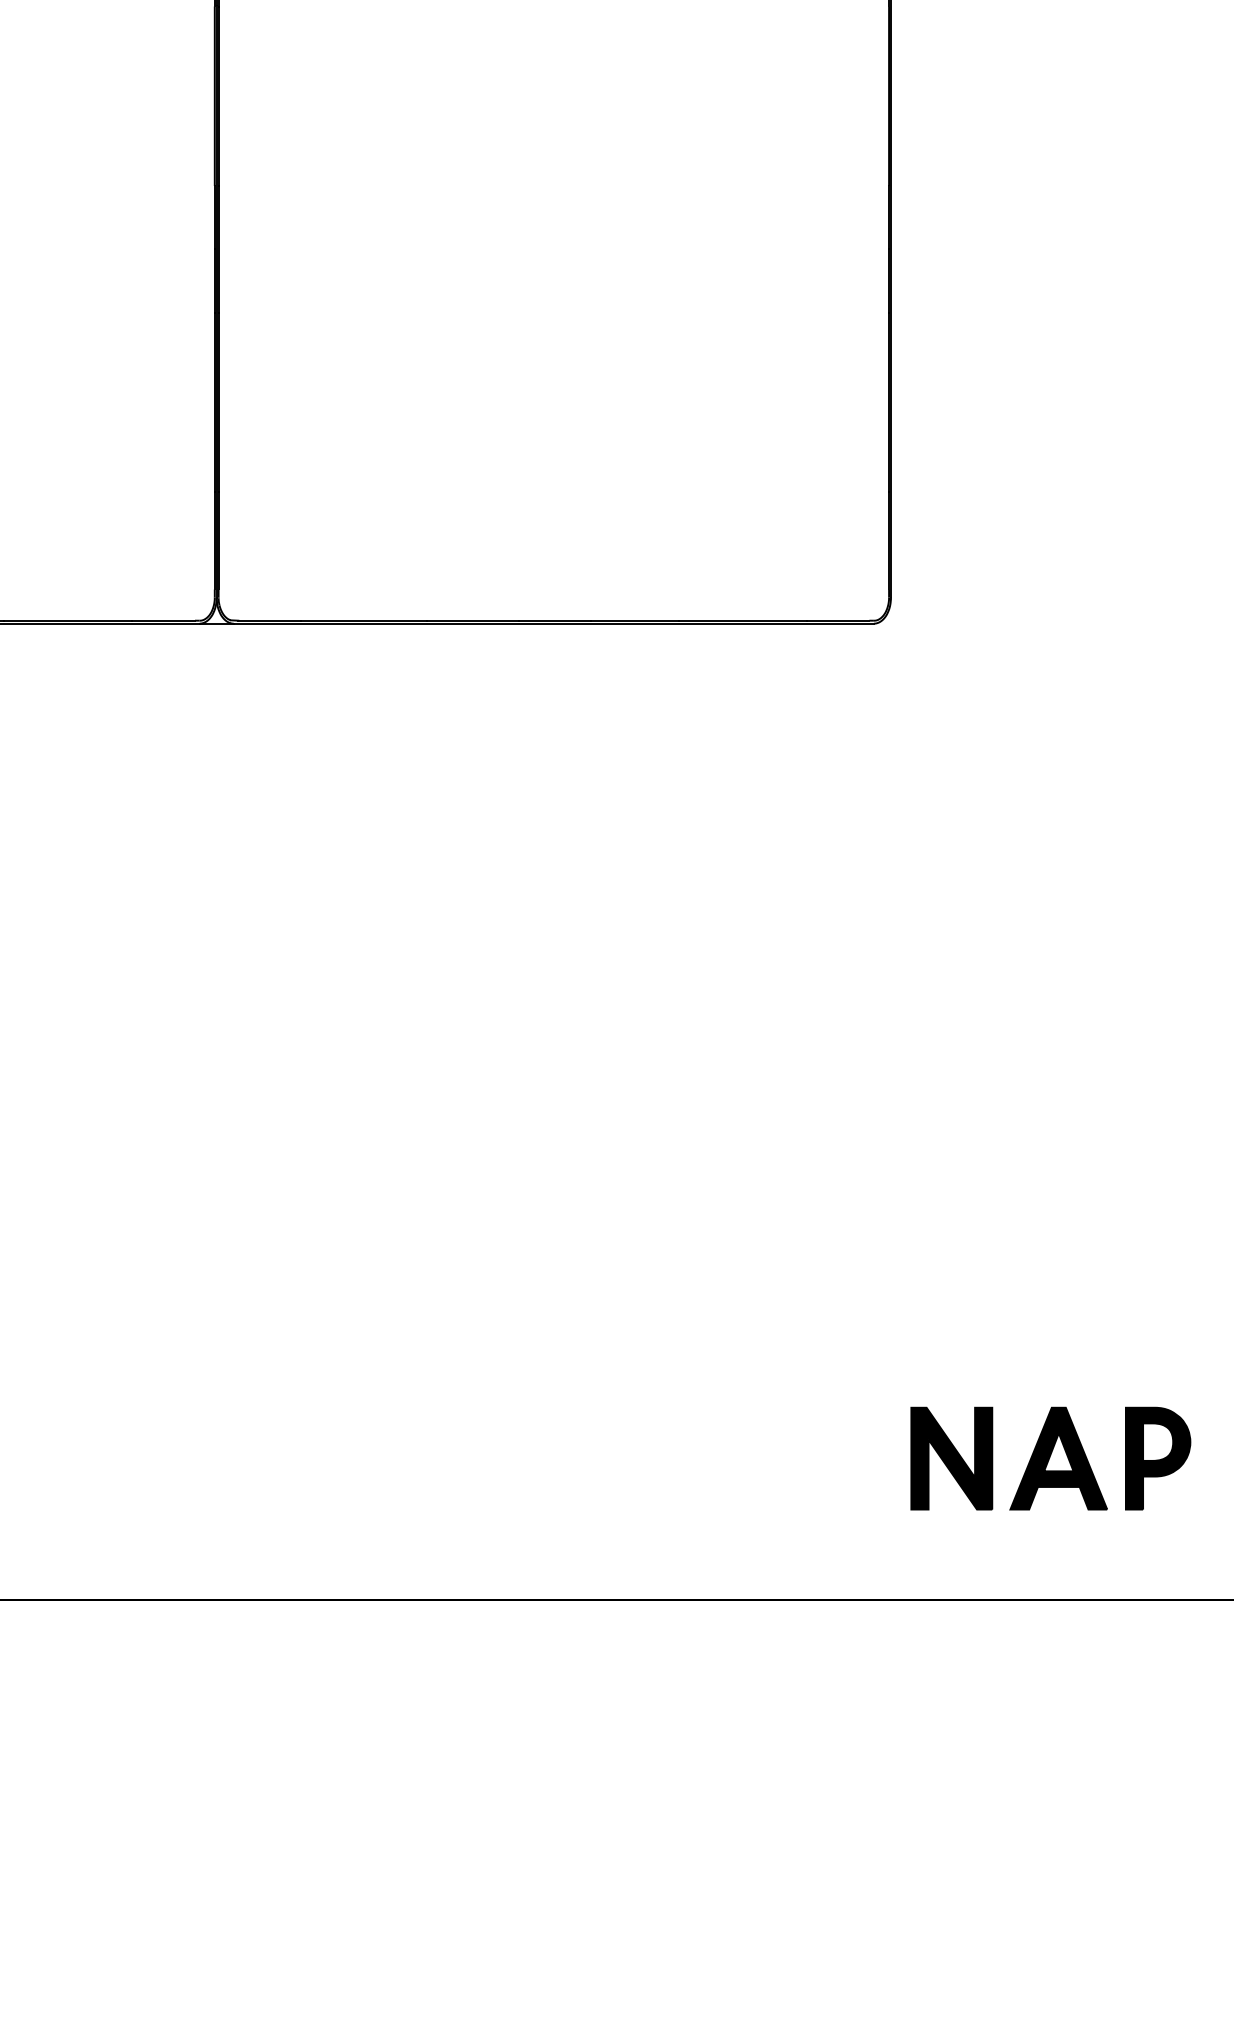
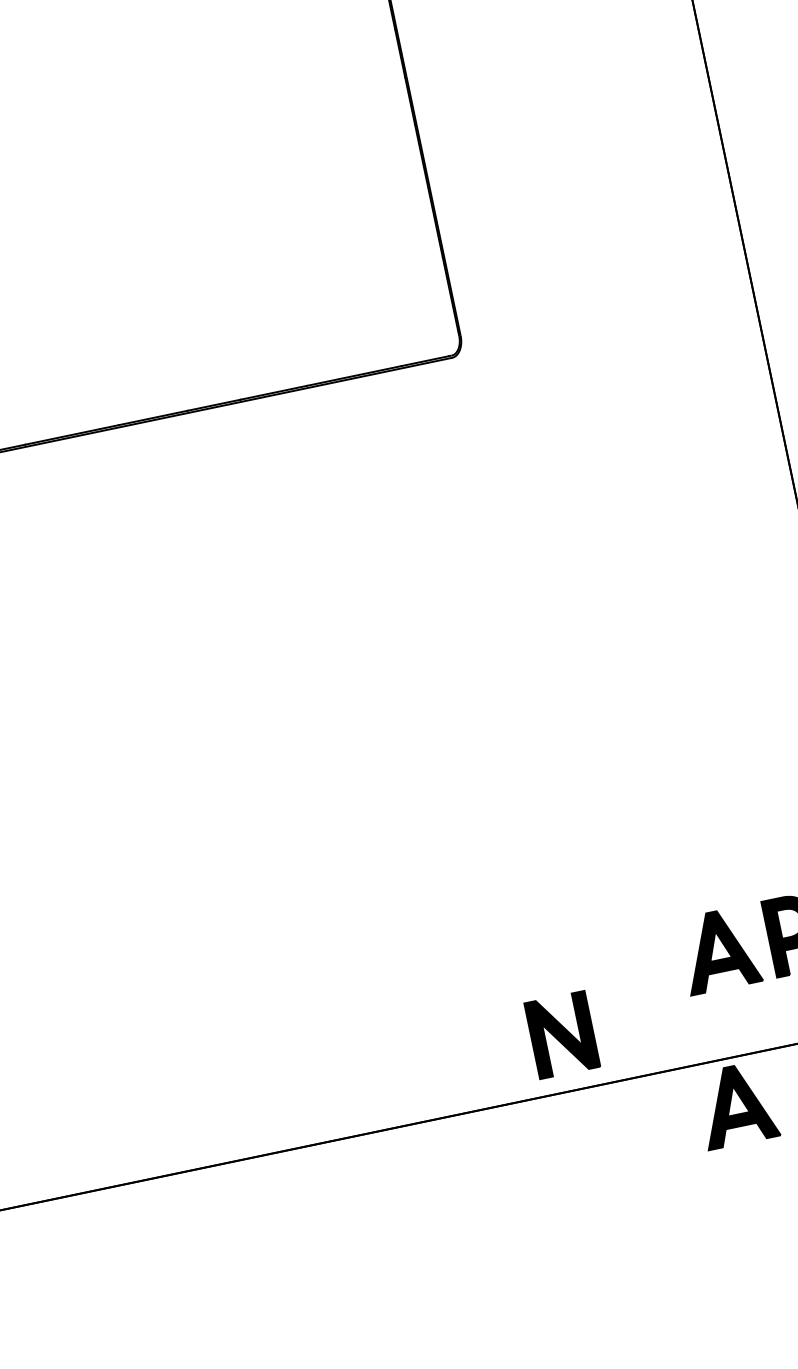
part: (951, 1458) -> (562, 1034), moved
part: (1039, 1662) -> (736, 1104), added

